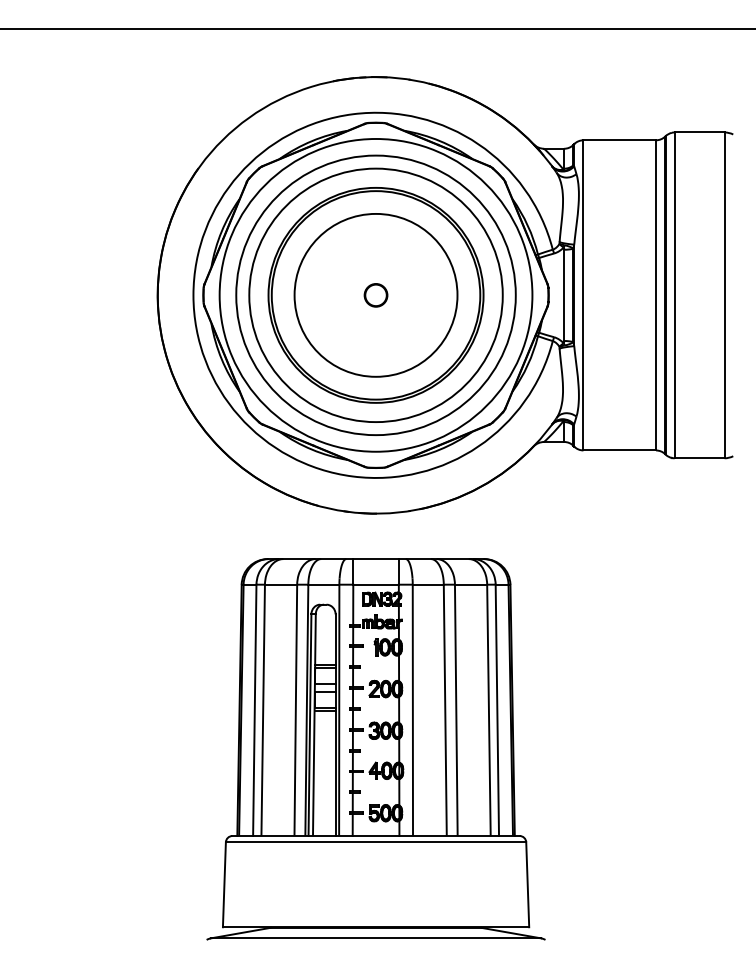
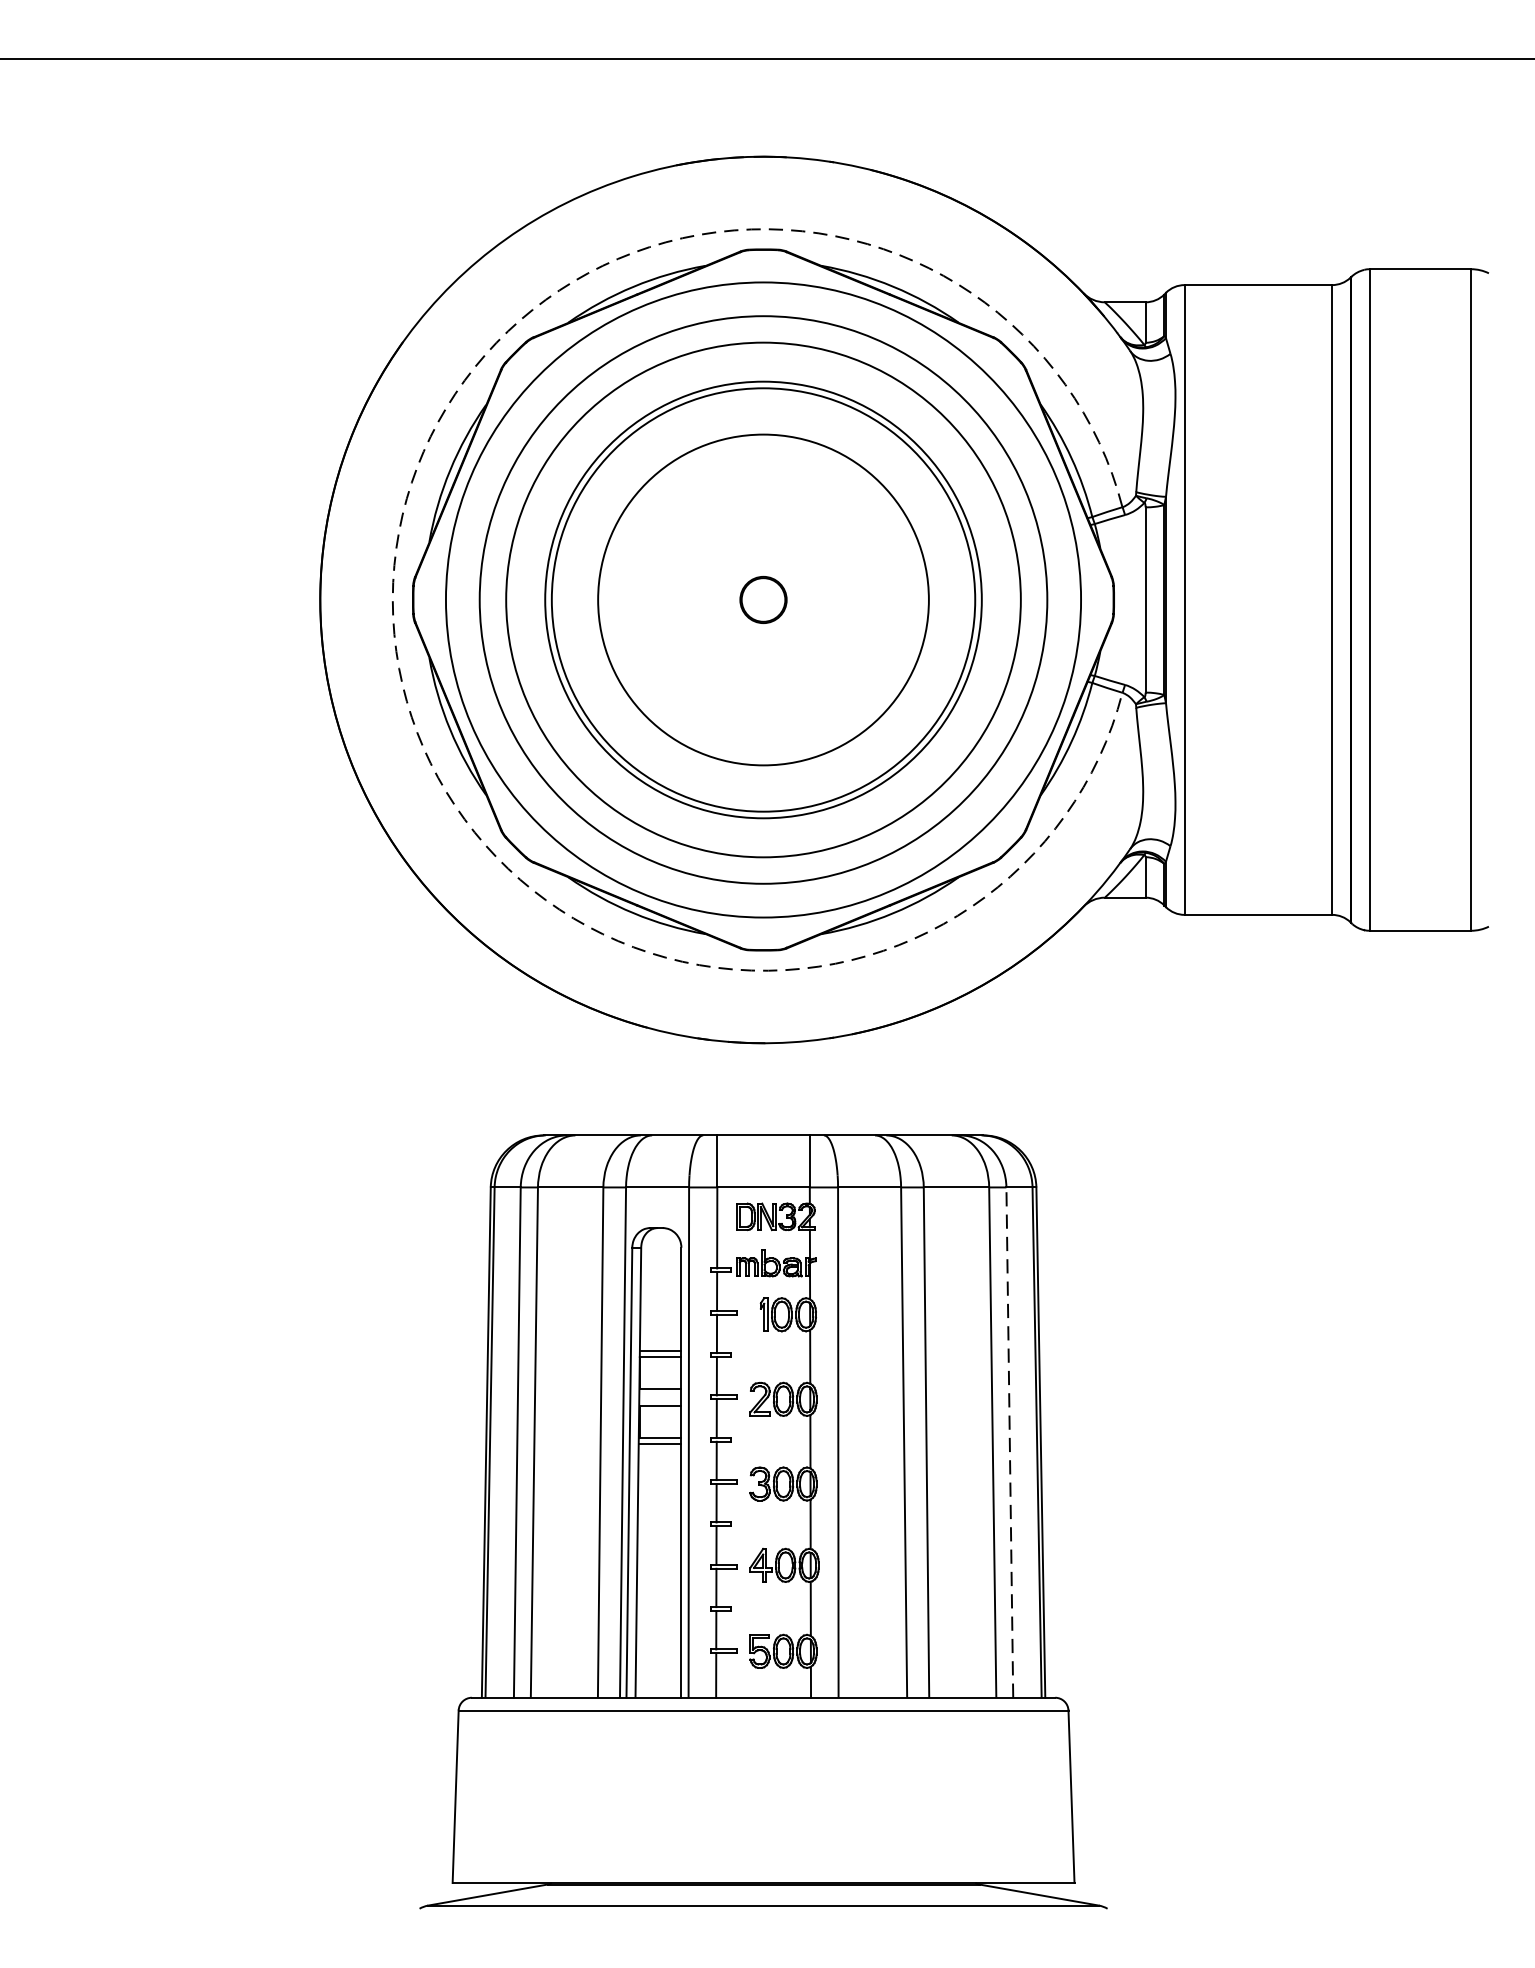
arc: (193, 295) -> (392, 600), solid -> dashed
line: (497, 710) -> (1010, 1442), solid -> dashed

